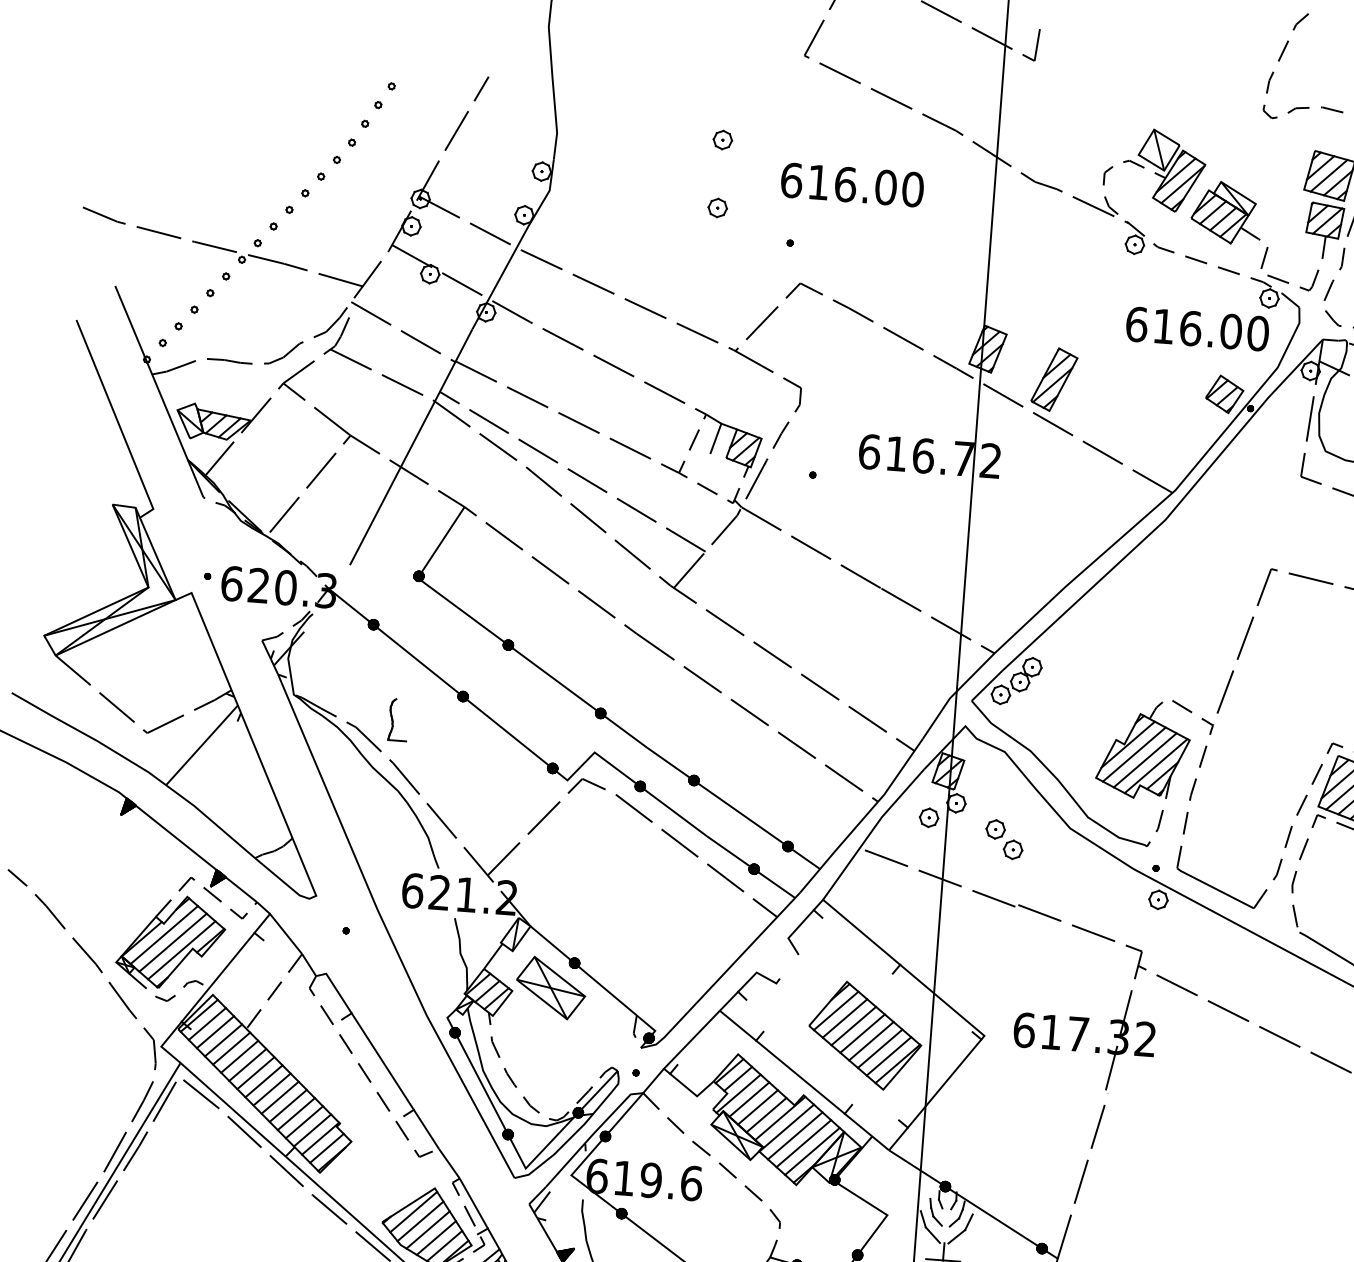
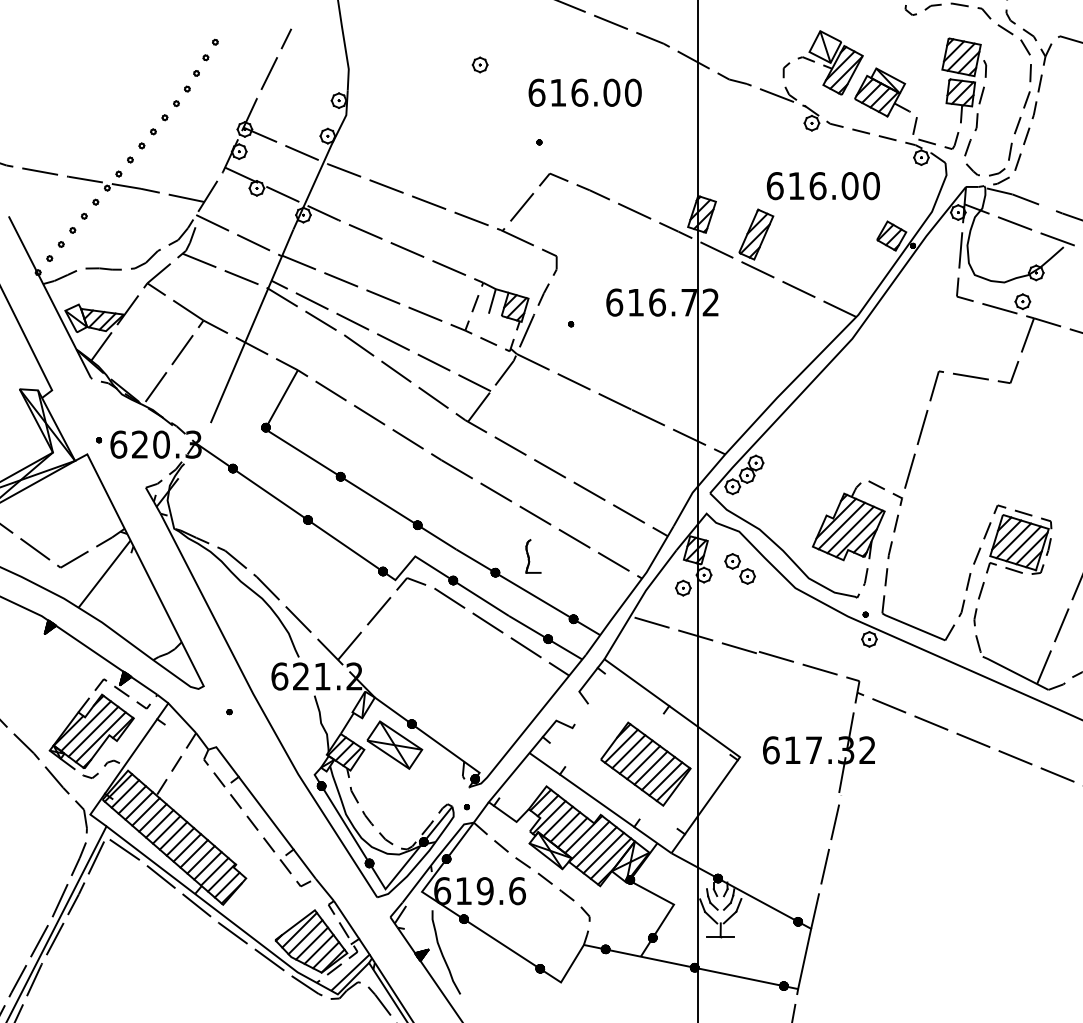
part: (716, 207) -> (479, 118), removed
text: (1196, 329) -> (822, 186), moved
part: (398, 720) -> (533, 556), moved
part: (1003, 839) -> (739, 568), moved

